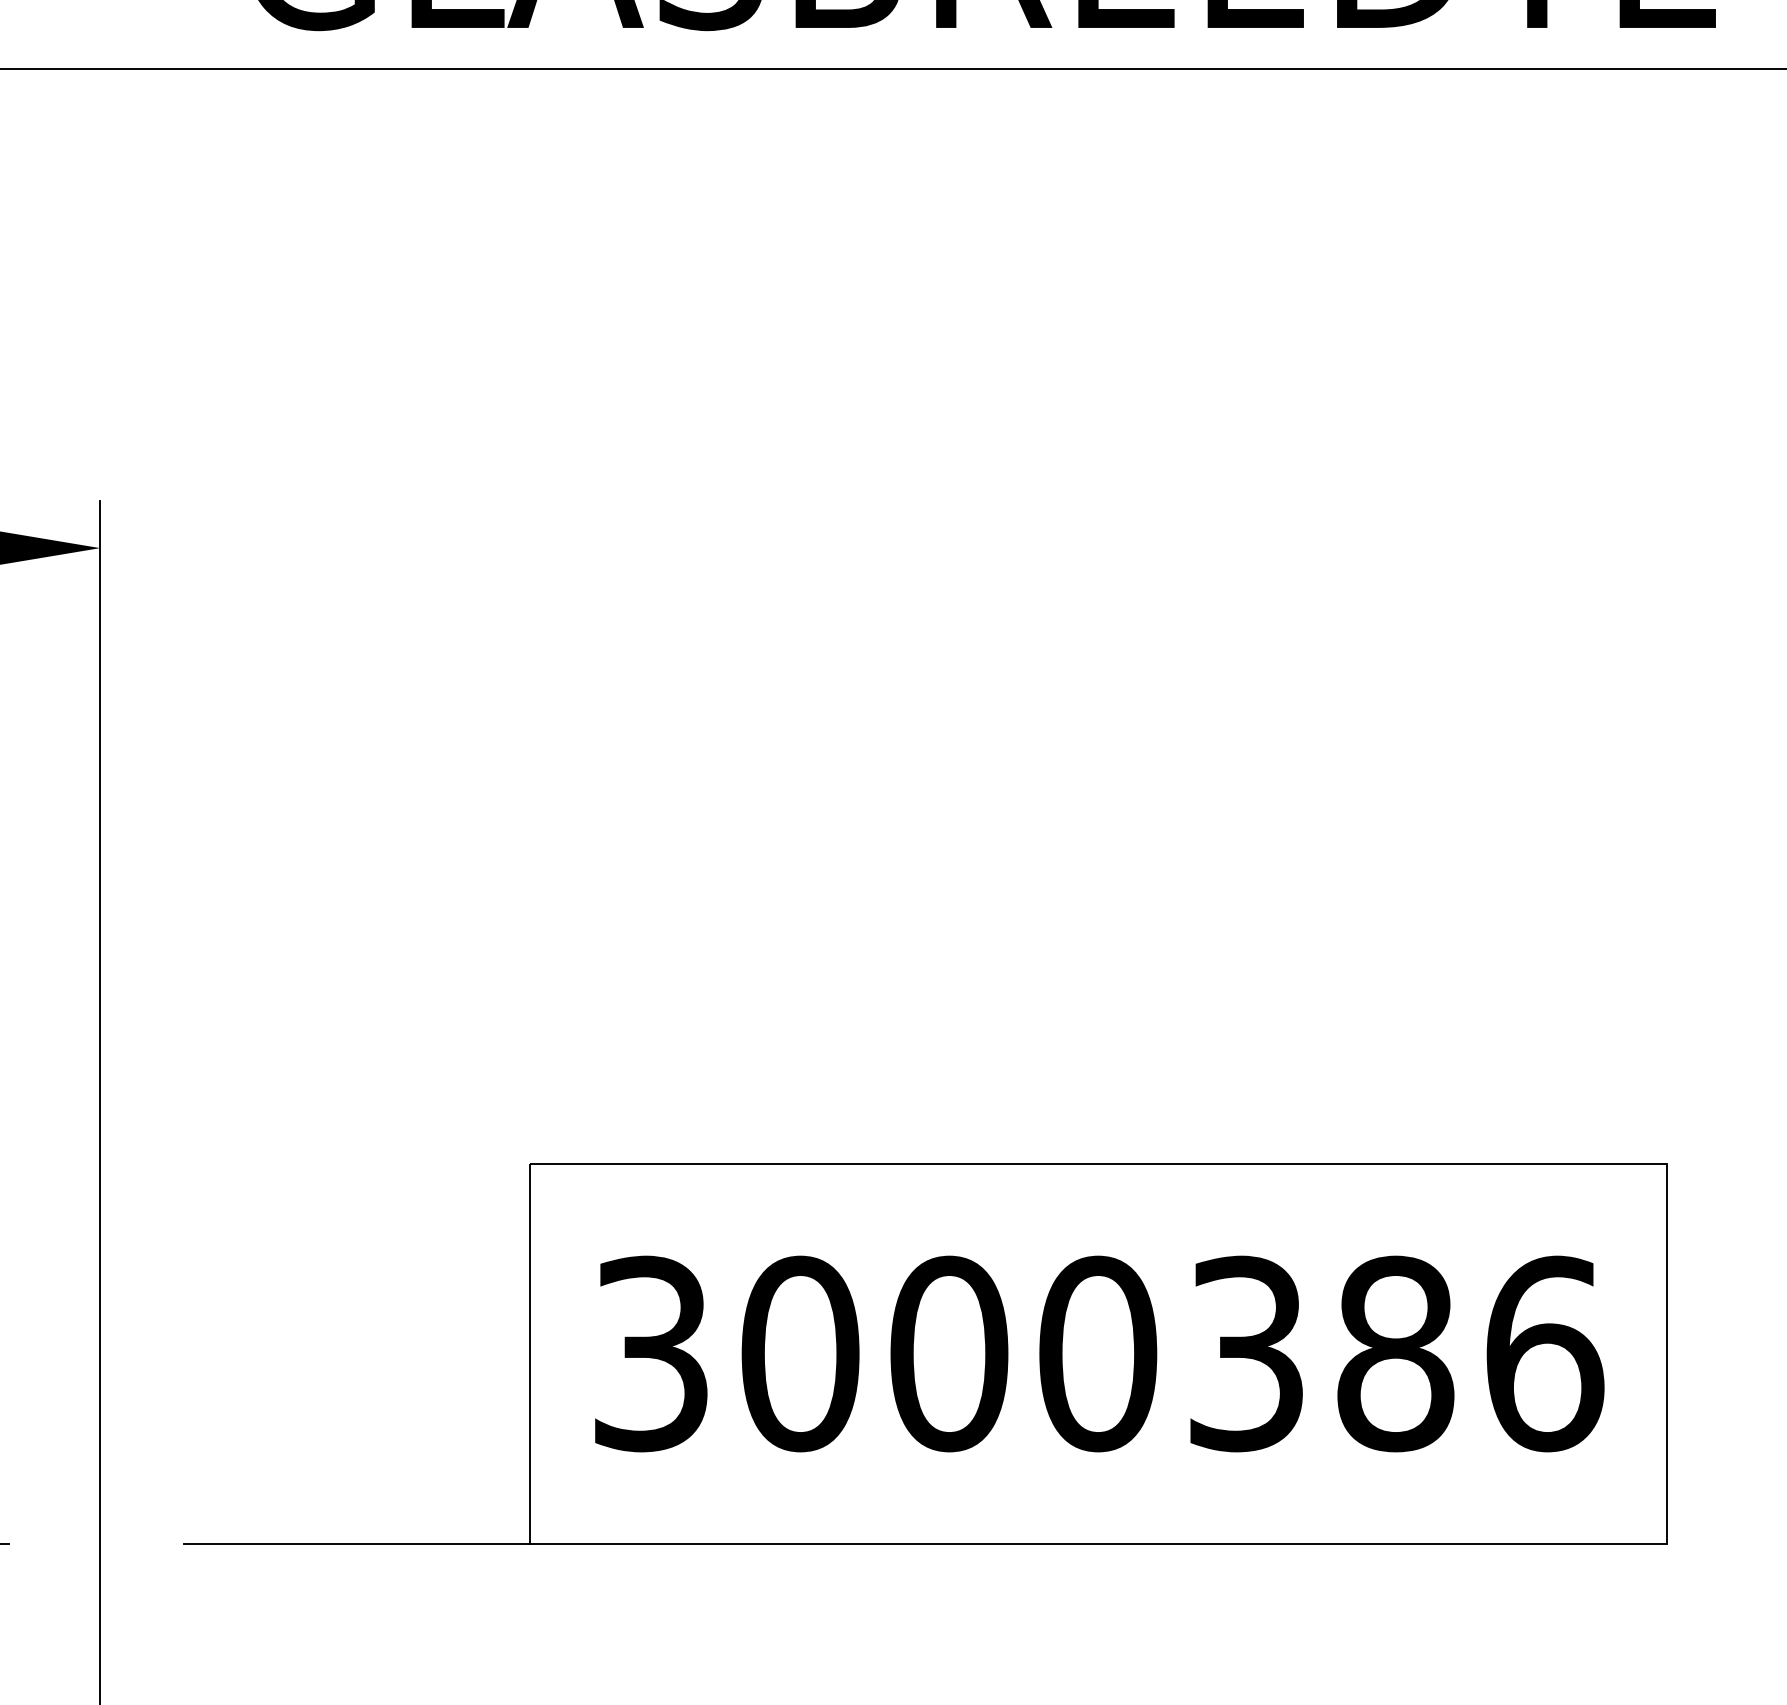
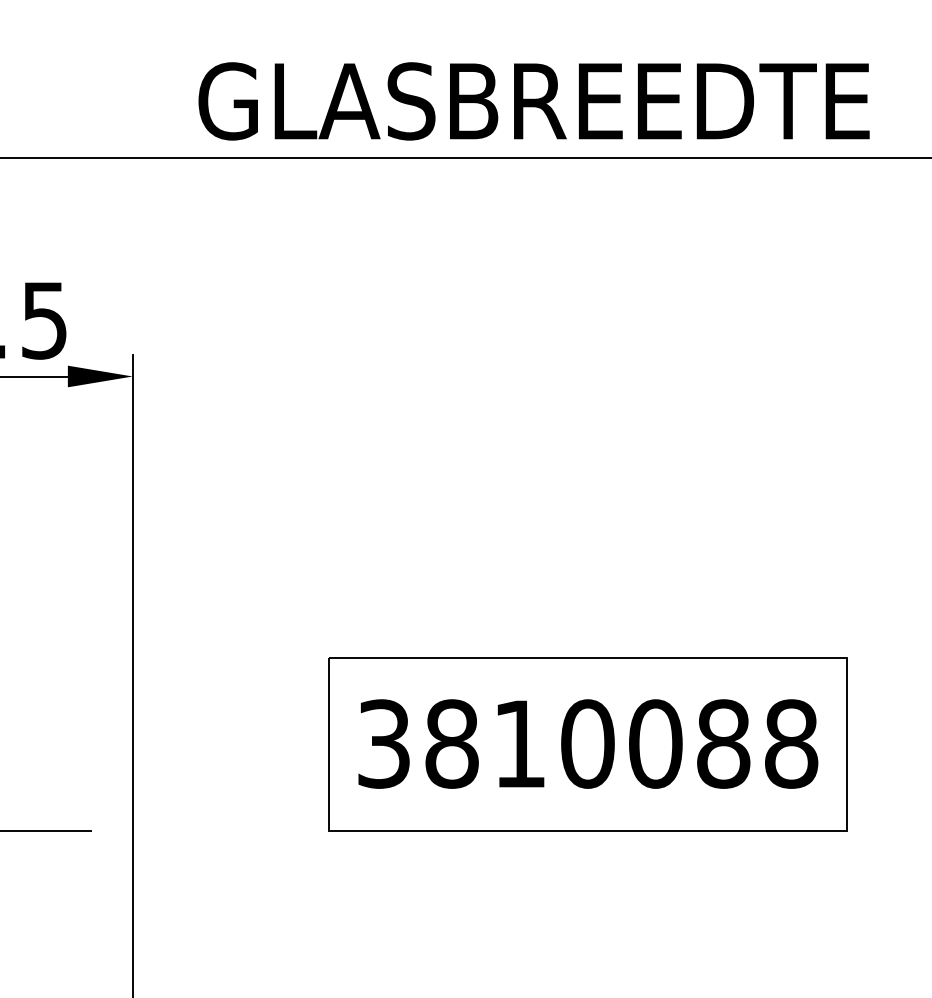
text: (1171, 1352) -> (621, 743), 3000386 -> 3810088
line: (356, 1543) -> (249, 830), removed

